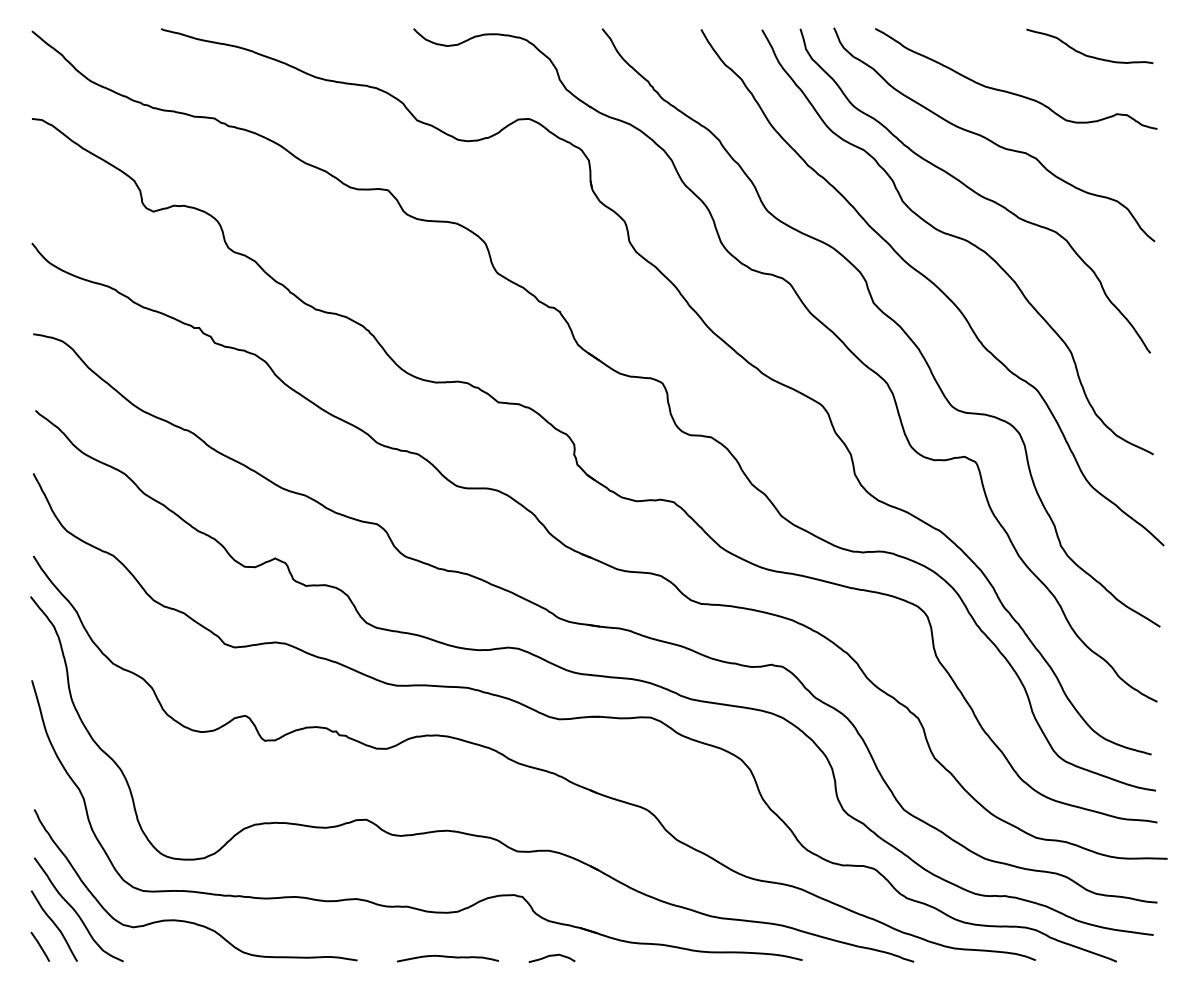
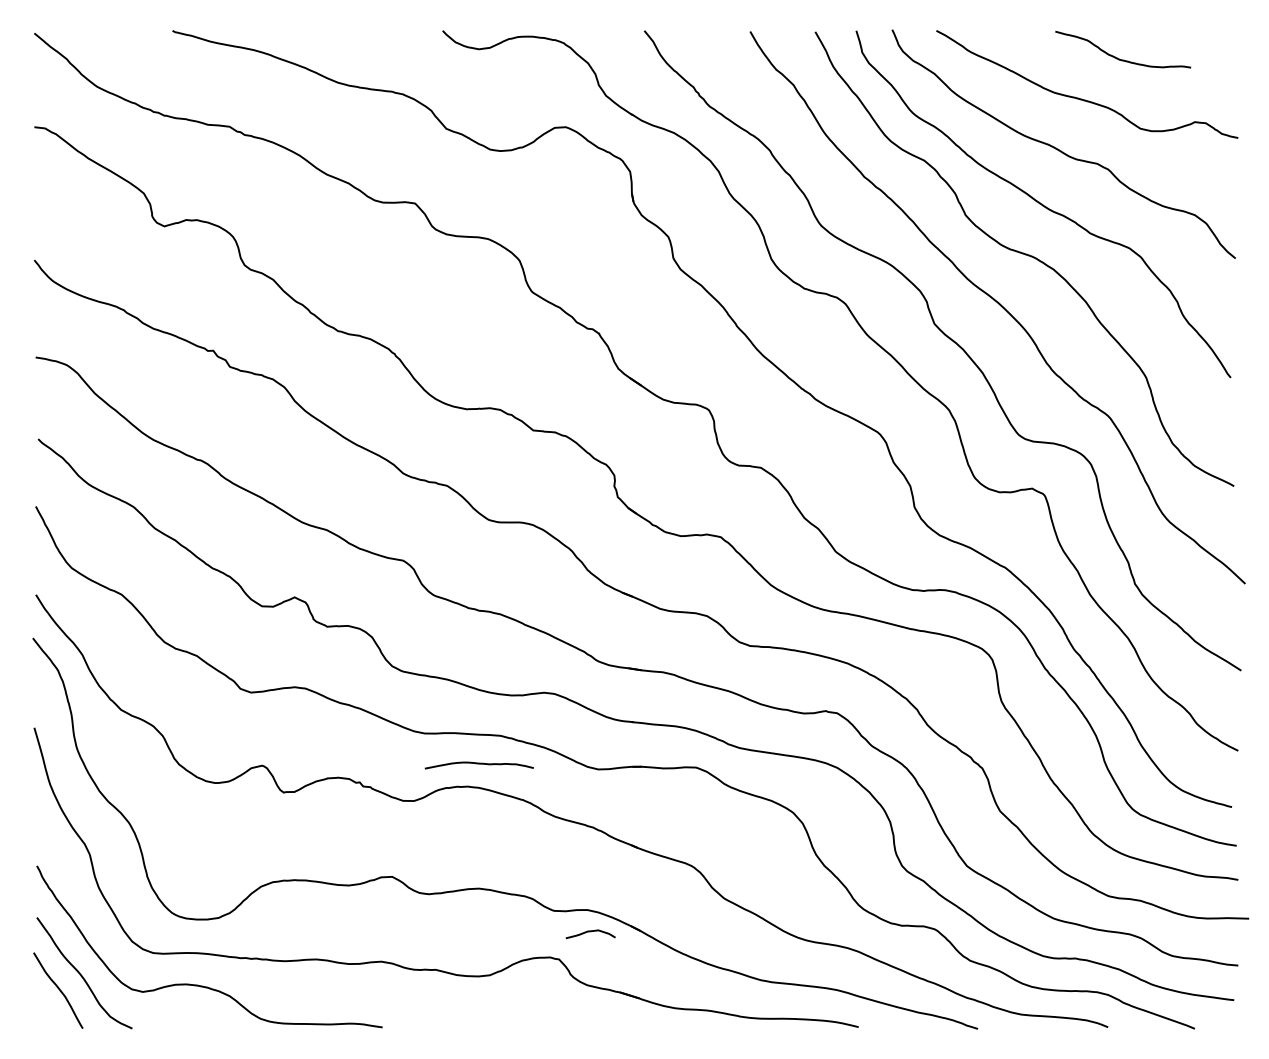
curve: (1086, 54) -> (1119, 58), moved
line: (39, 946) -> (42, 1012), removed
curve: (551, 956) -> (590, 932), moved
curve: (447, 957) -> (478, 764), moved

